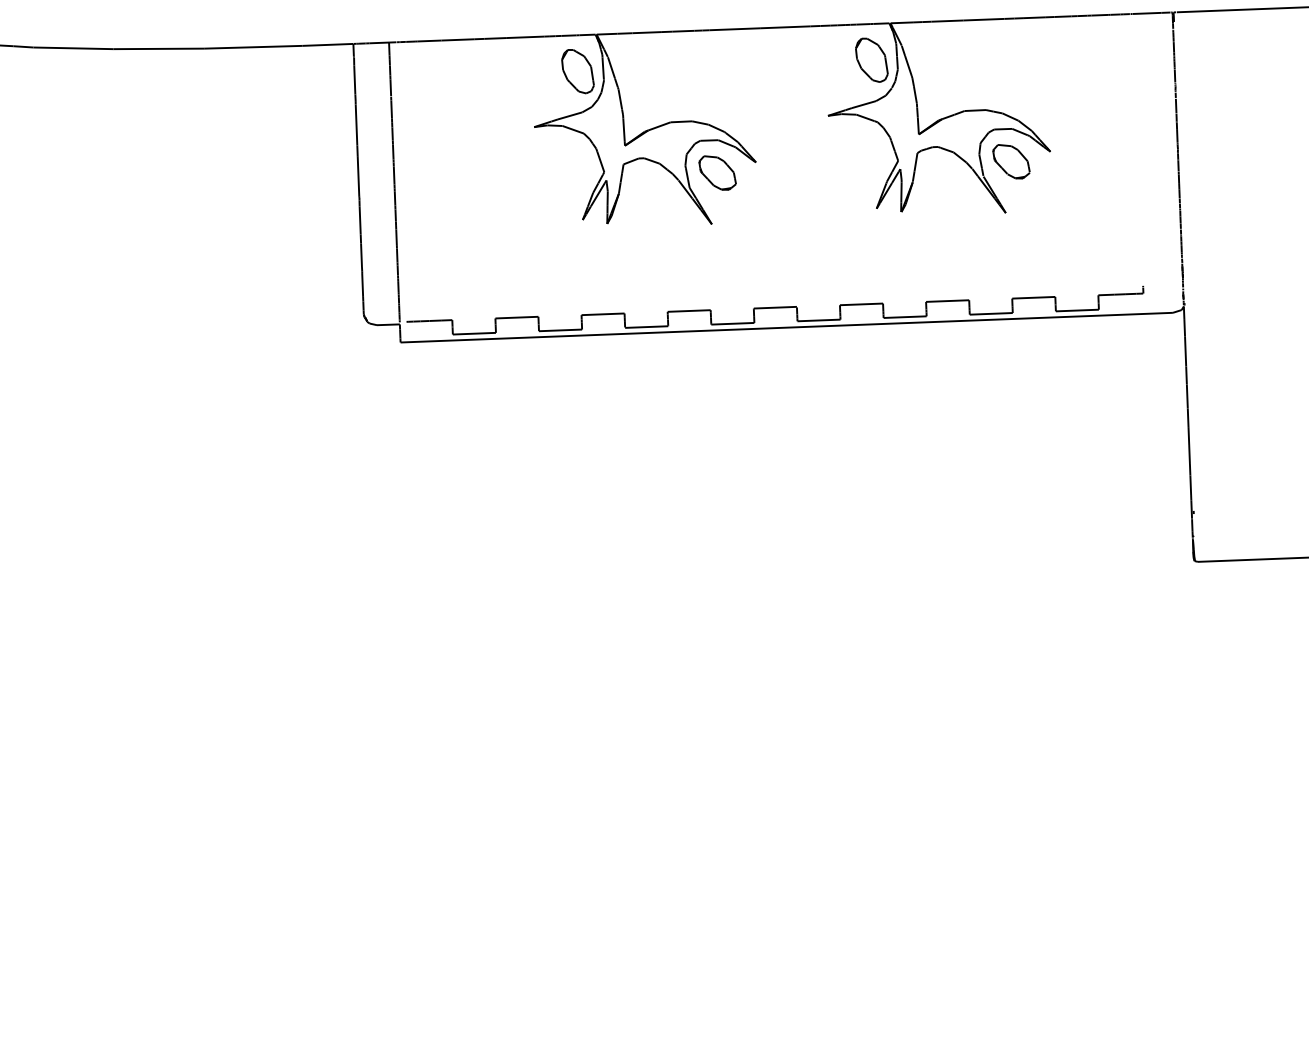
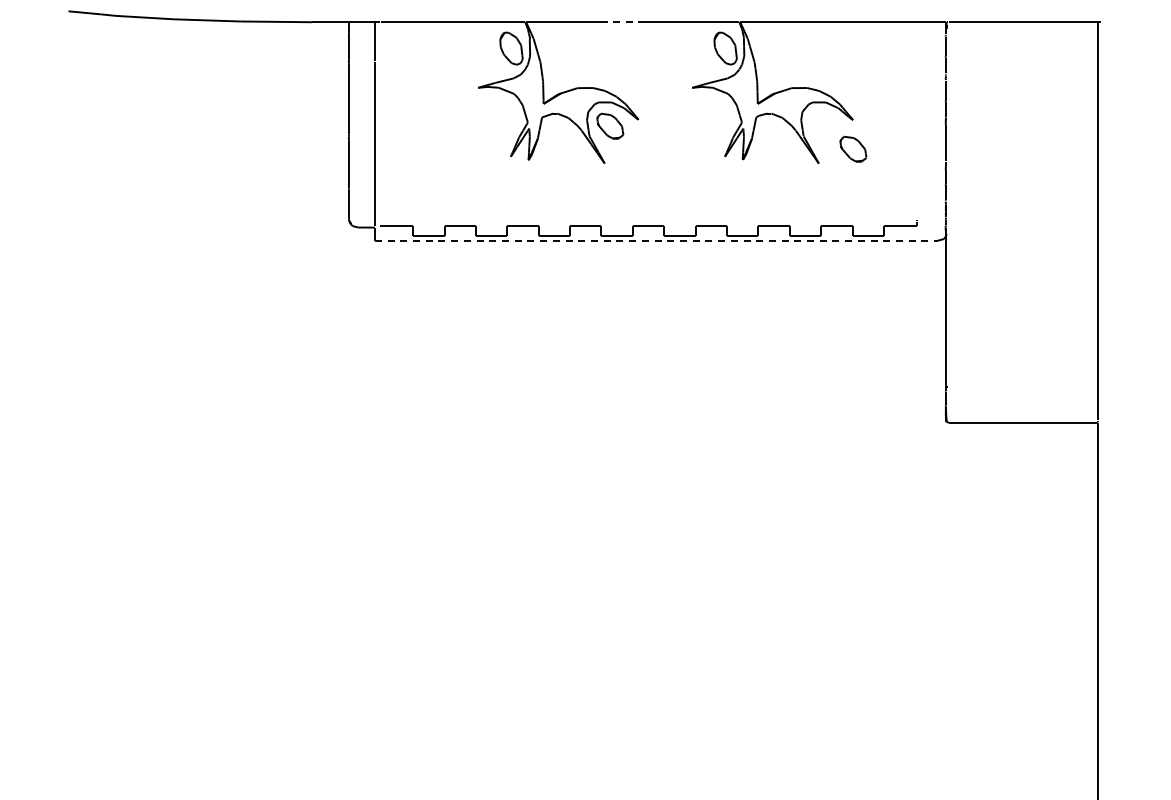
line: (734, 29) -> (626, 22), solid -> dashed
part: (1011, 160) -> (853, 148), moved
line: (787, 327) -> (656, 240), solid -> dashed

